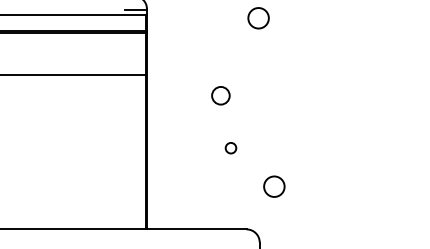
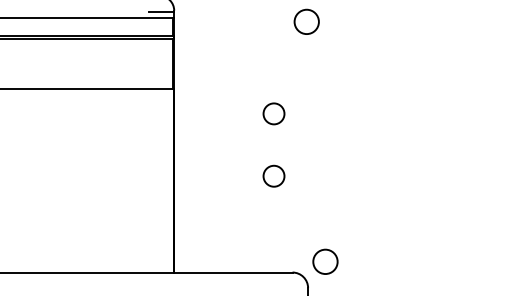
circle: (220, 95) -> (273, 113), moved
circle: (230, 147) -> (273, 175), size x1.67
circle: (274, 186) -> (325, 261), moved

